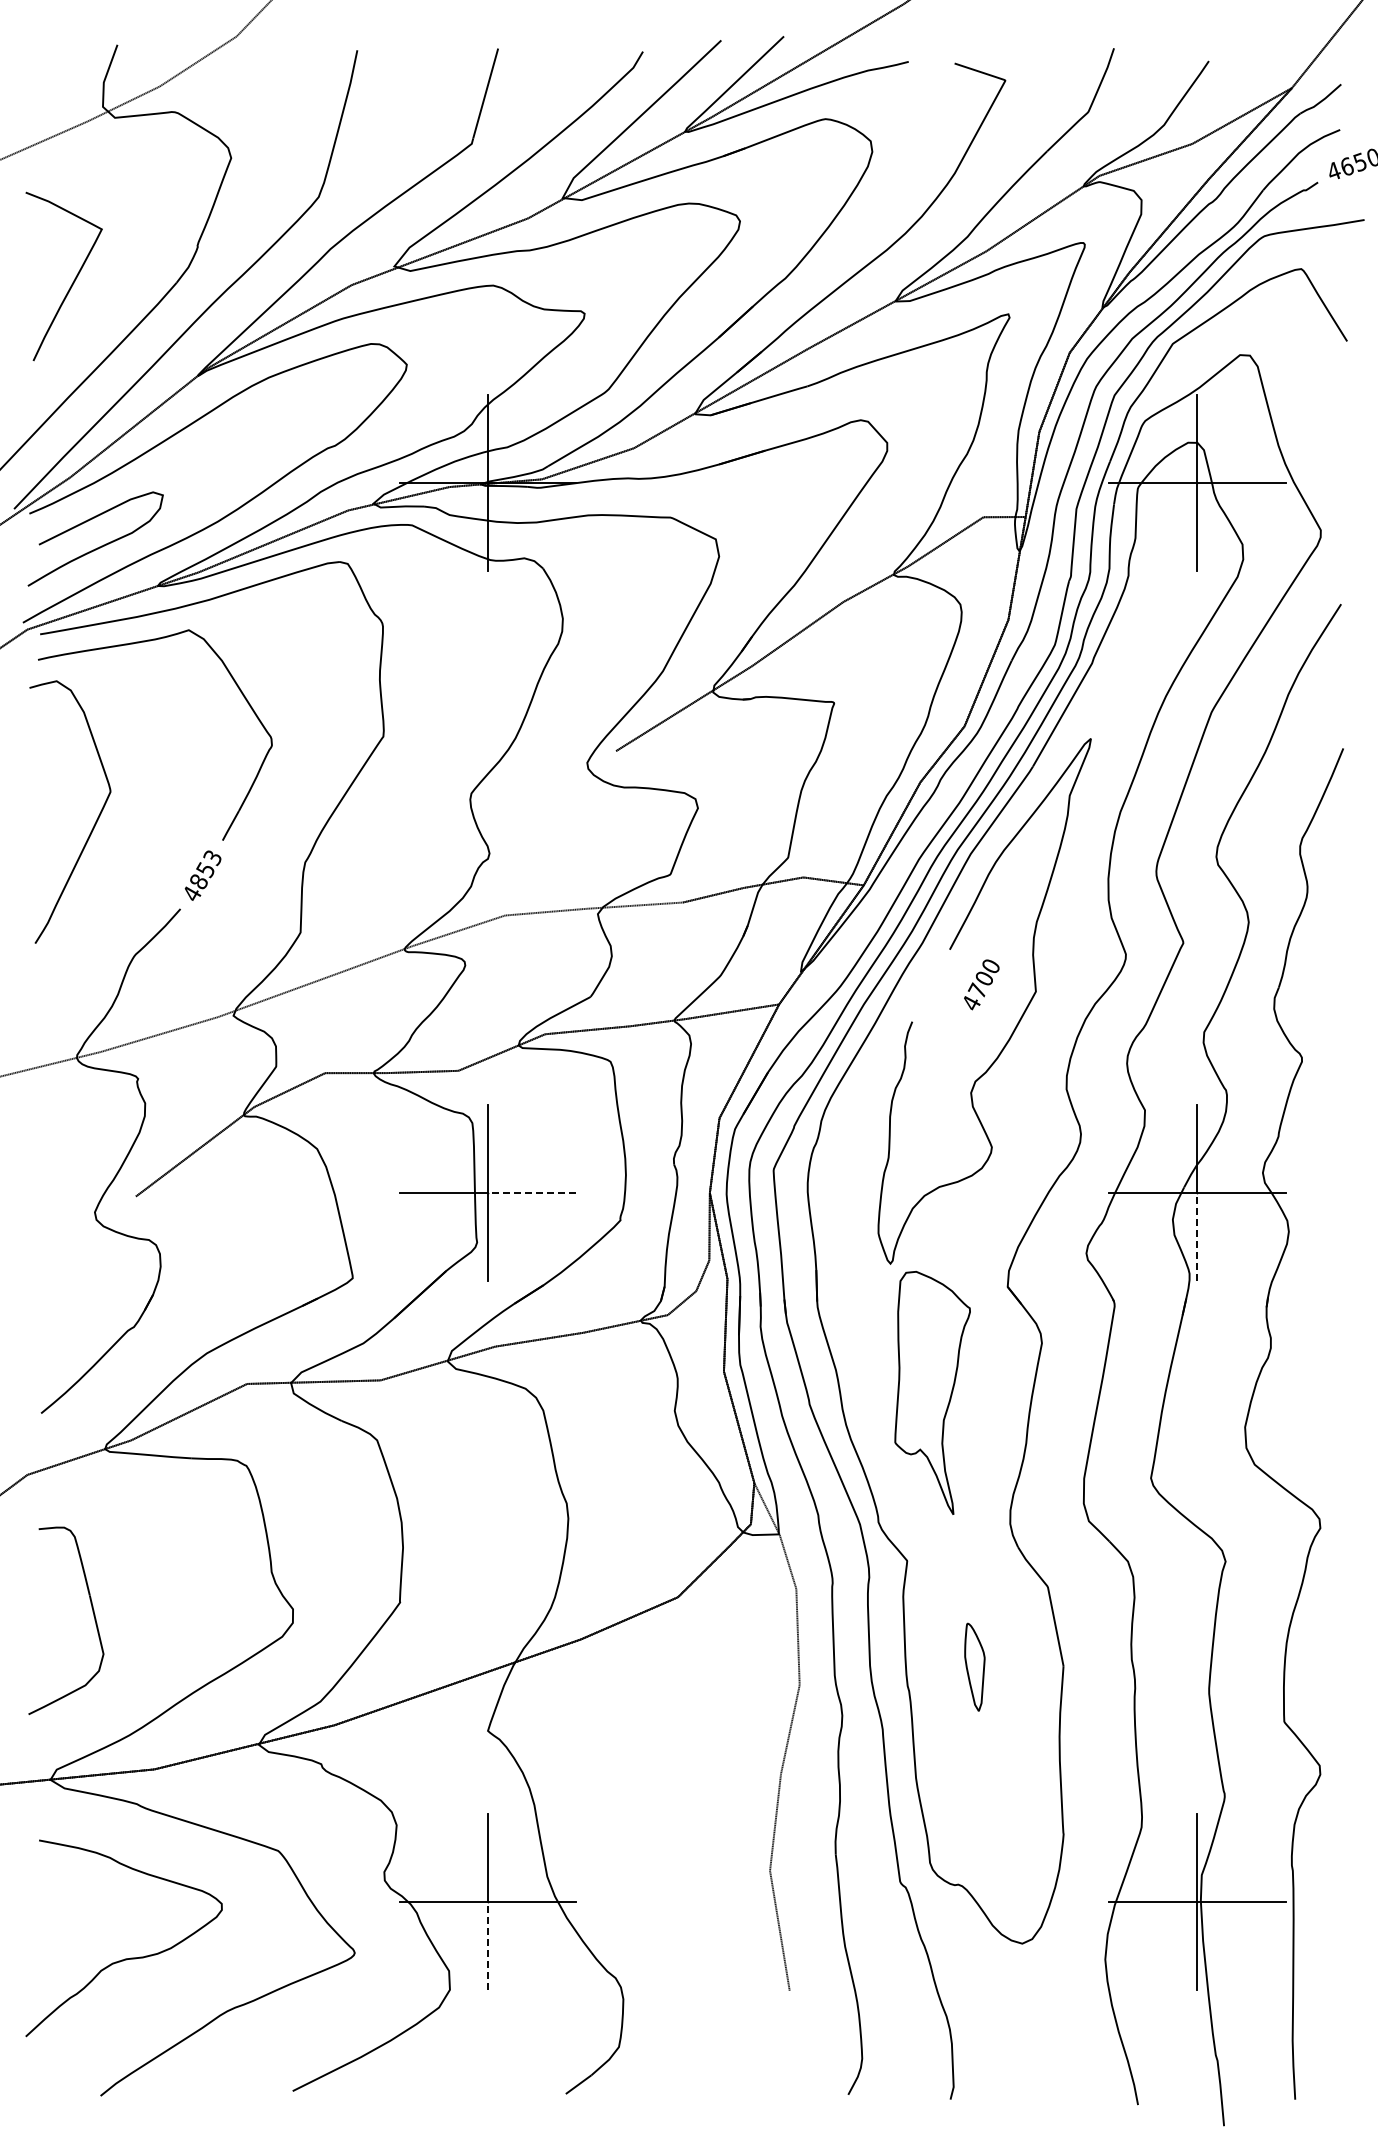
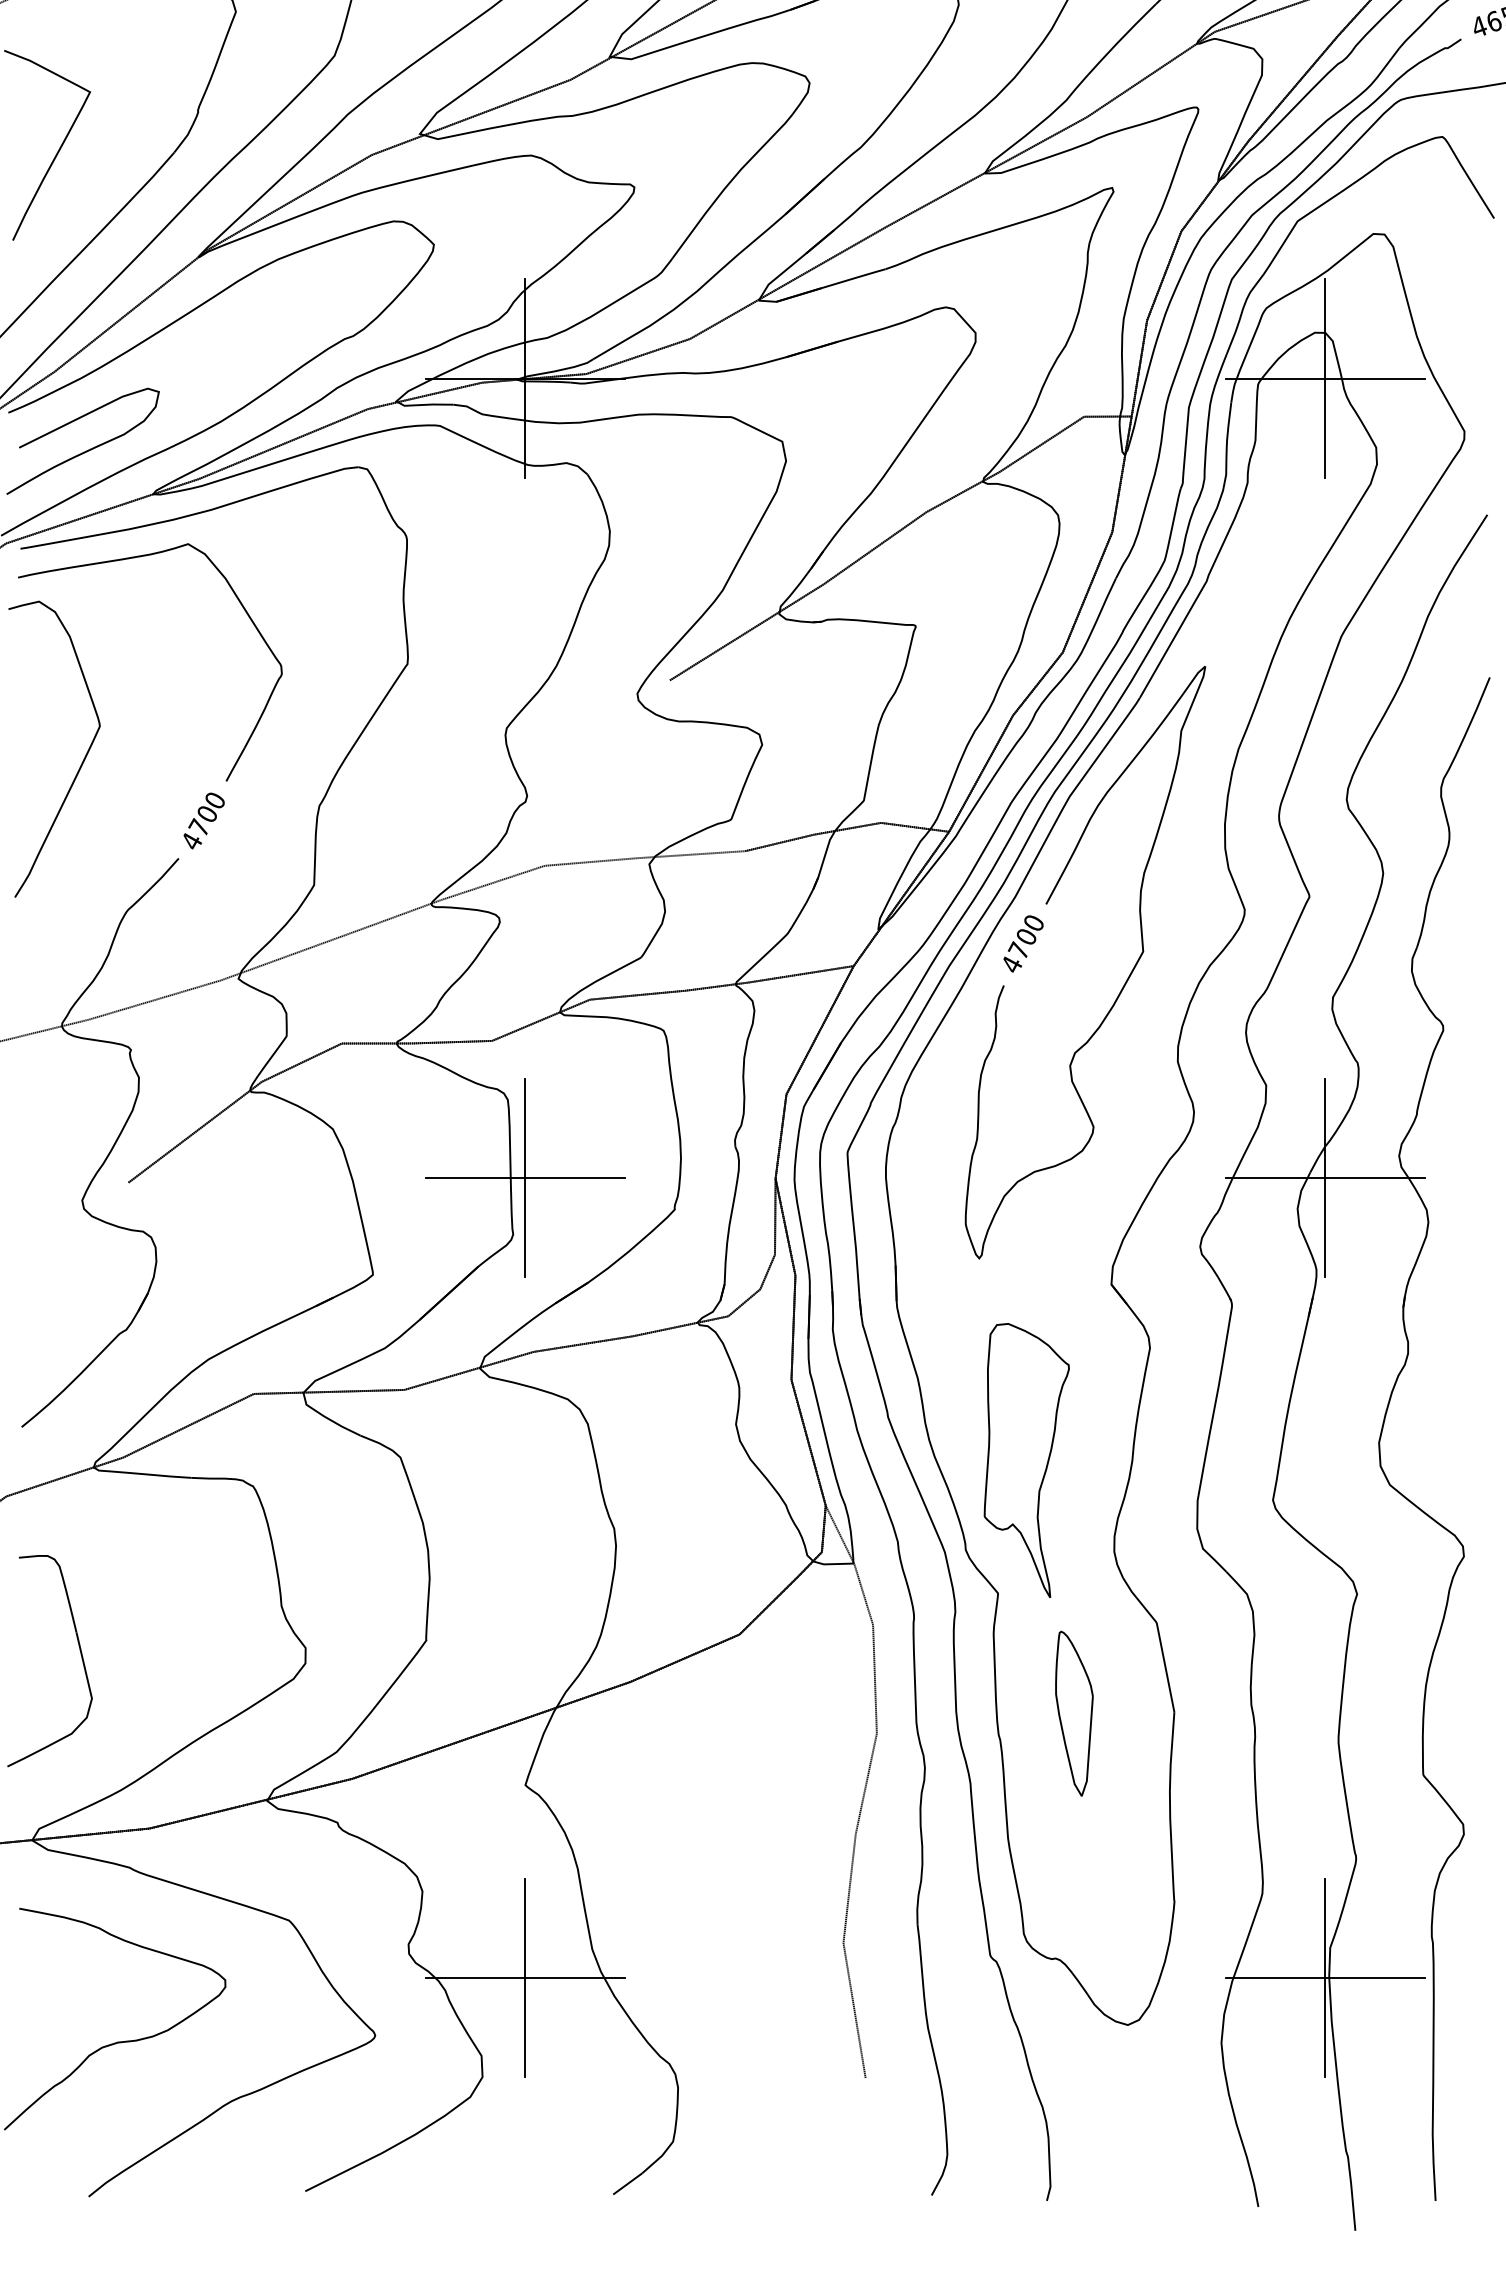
text: (204, 869) -> (205, 813), 4853 -> 4700
text: (981, 984) -> (1023, 943), moved
line: (531, 1192) -> (574, 1178), dashed -> solid
line: (1197, 1236) -> (1325, 1227), dashed -> solid
part: (932, 1392) -> (1026, 1459), moved
part: (974, 1666) -> (1073, 1712), size x1.67
line: (487, 1945) -> (524, 2027), dashed -> solid

